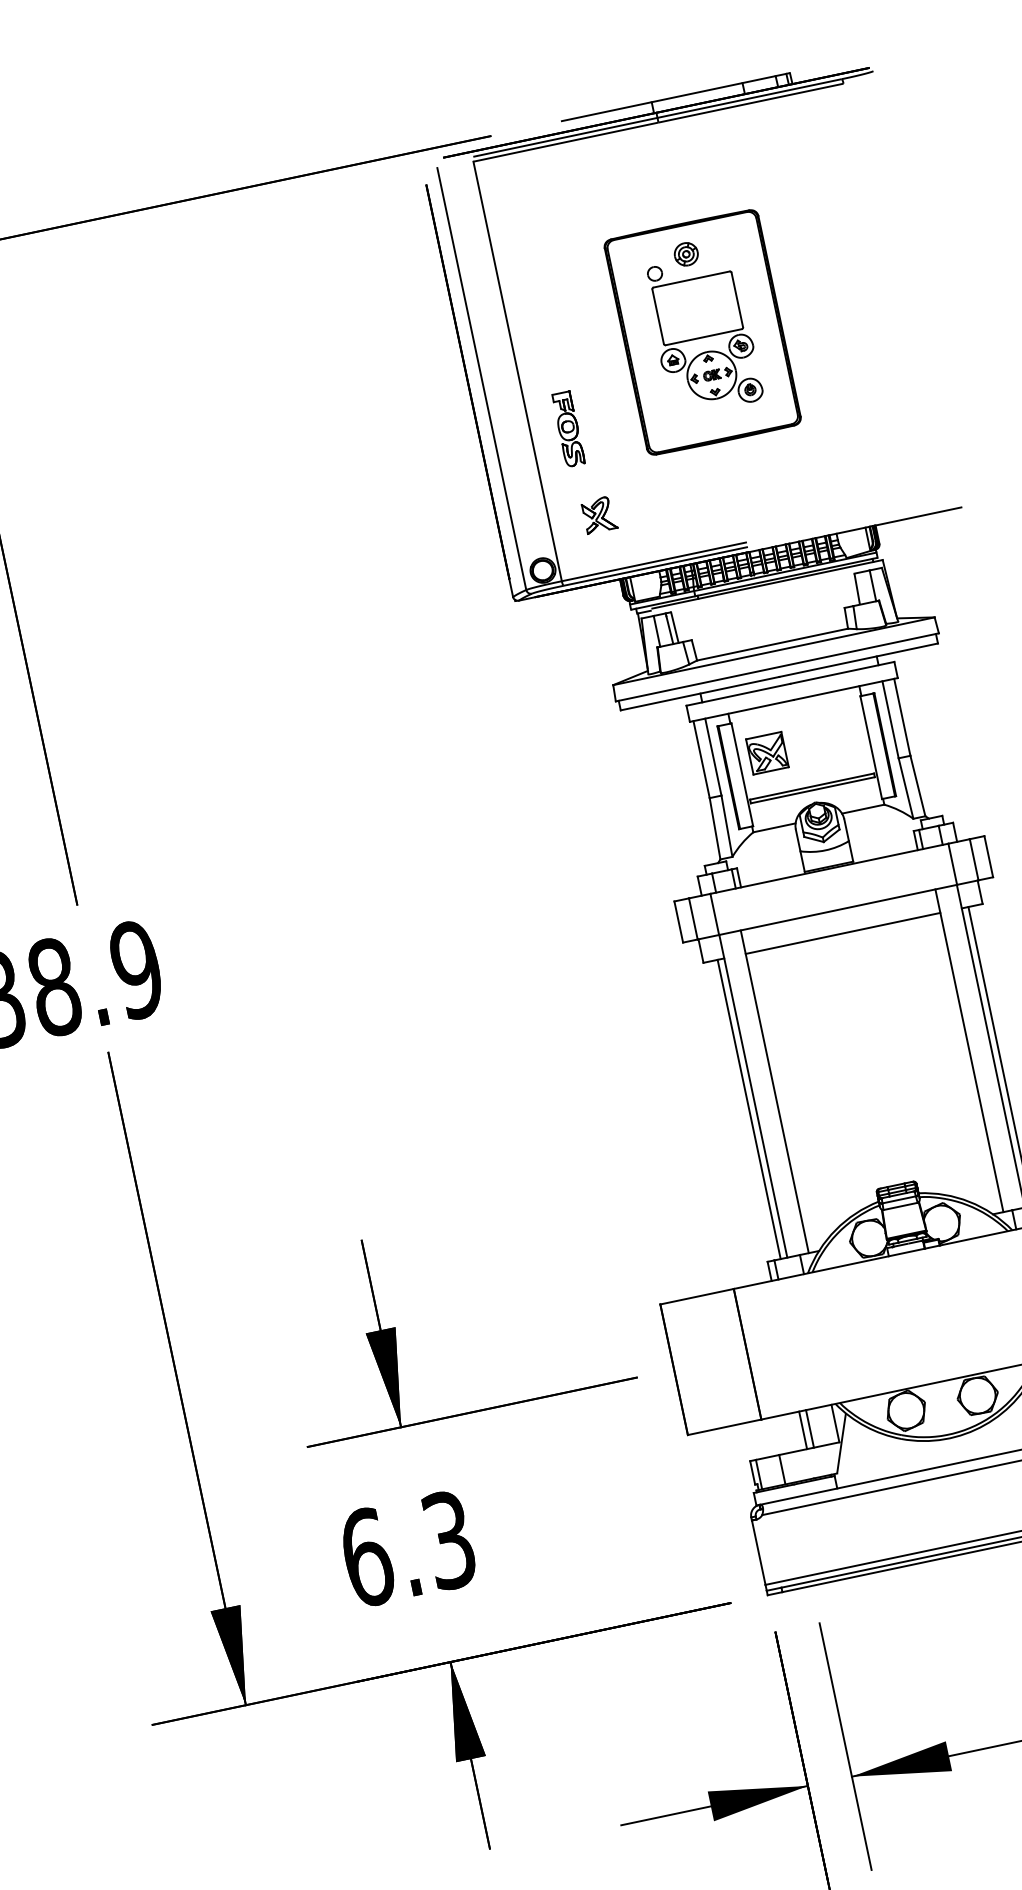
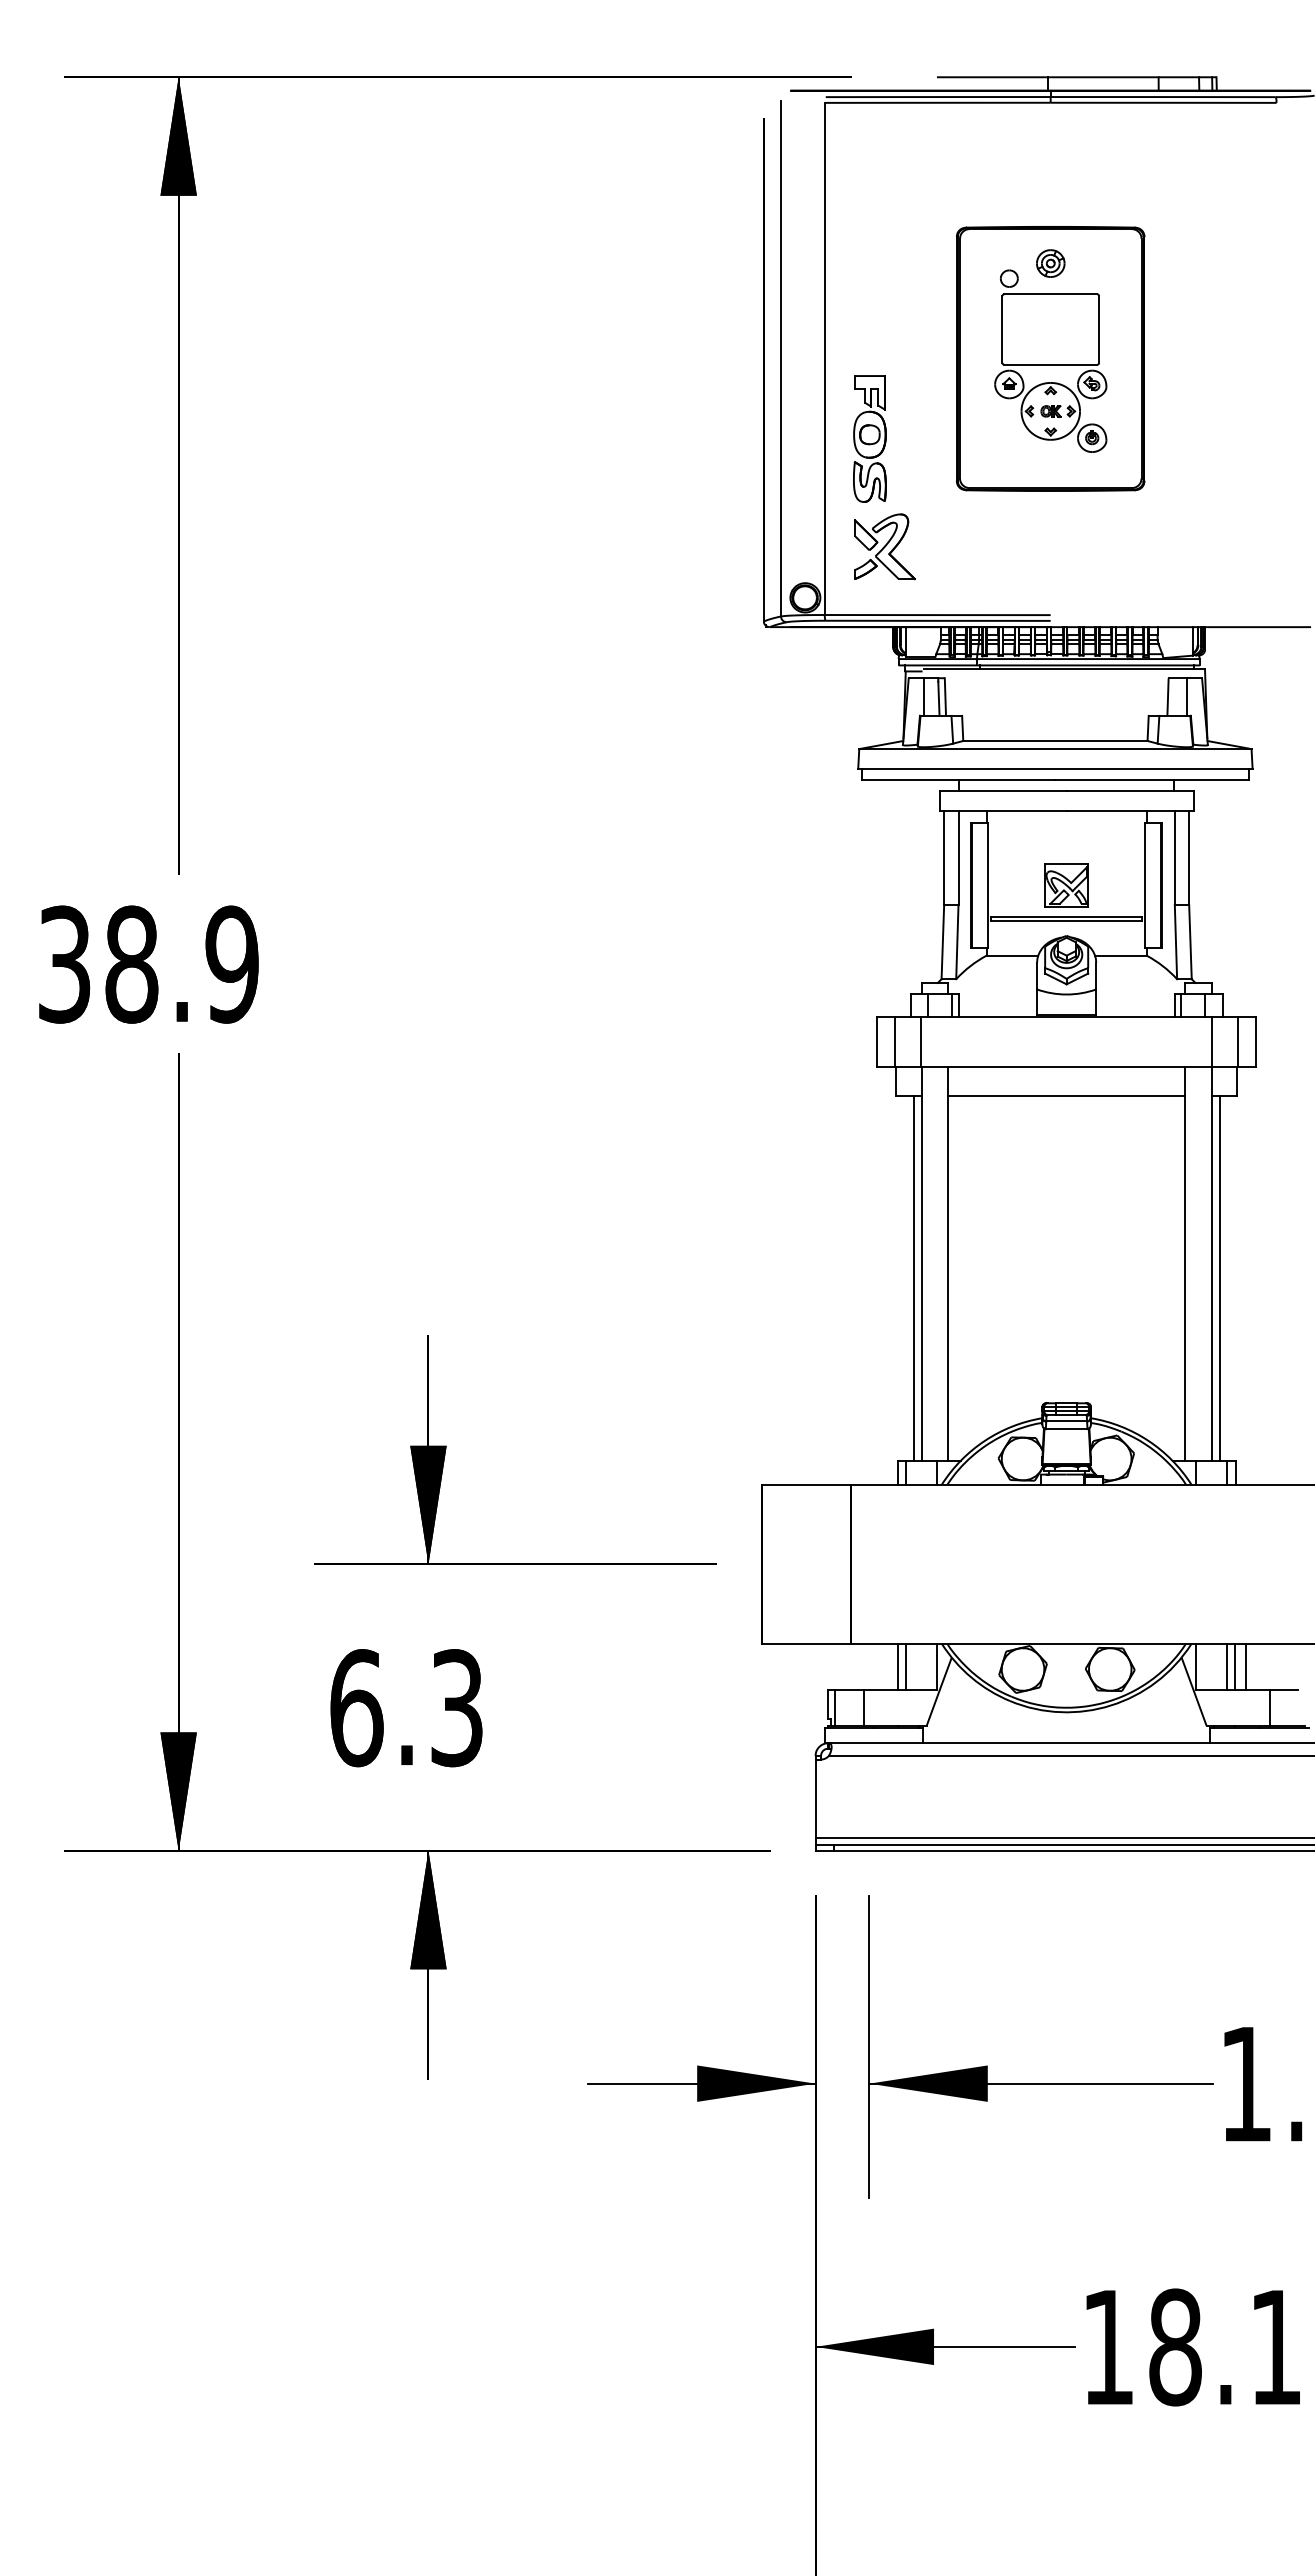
part: (568, 428) -> (869, 438), size x1.43
part: (598, 514) -> (884, 546), size x1.67
part: (767, 753) -> (1066, 885), moved

